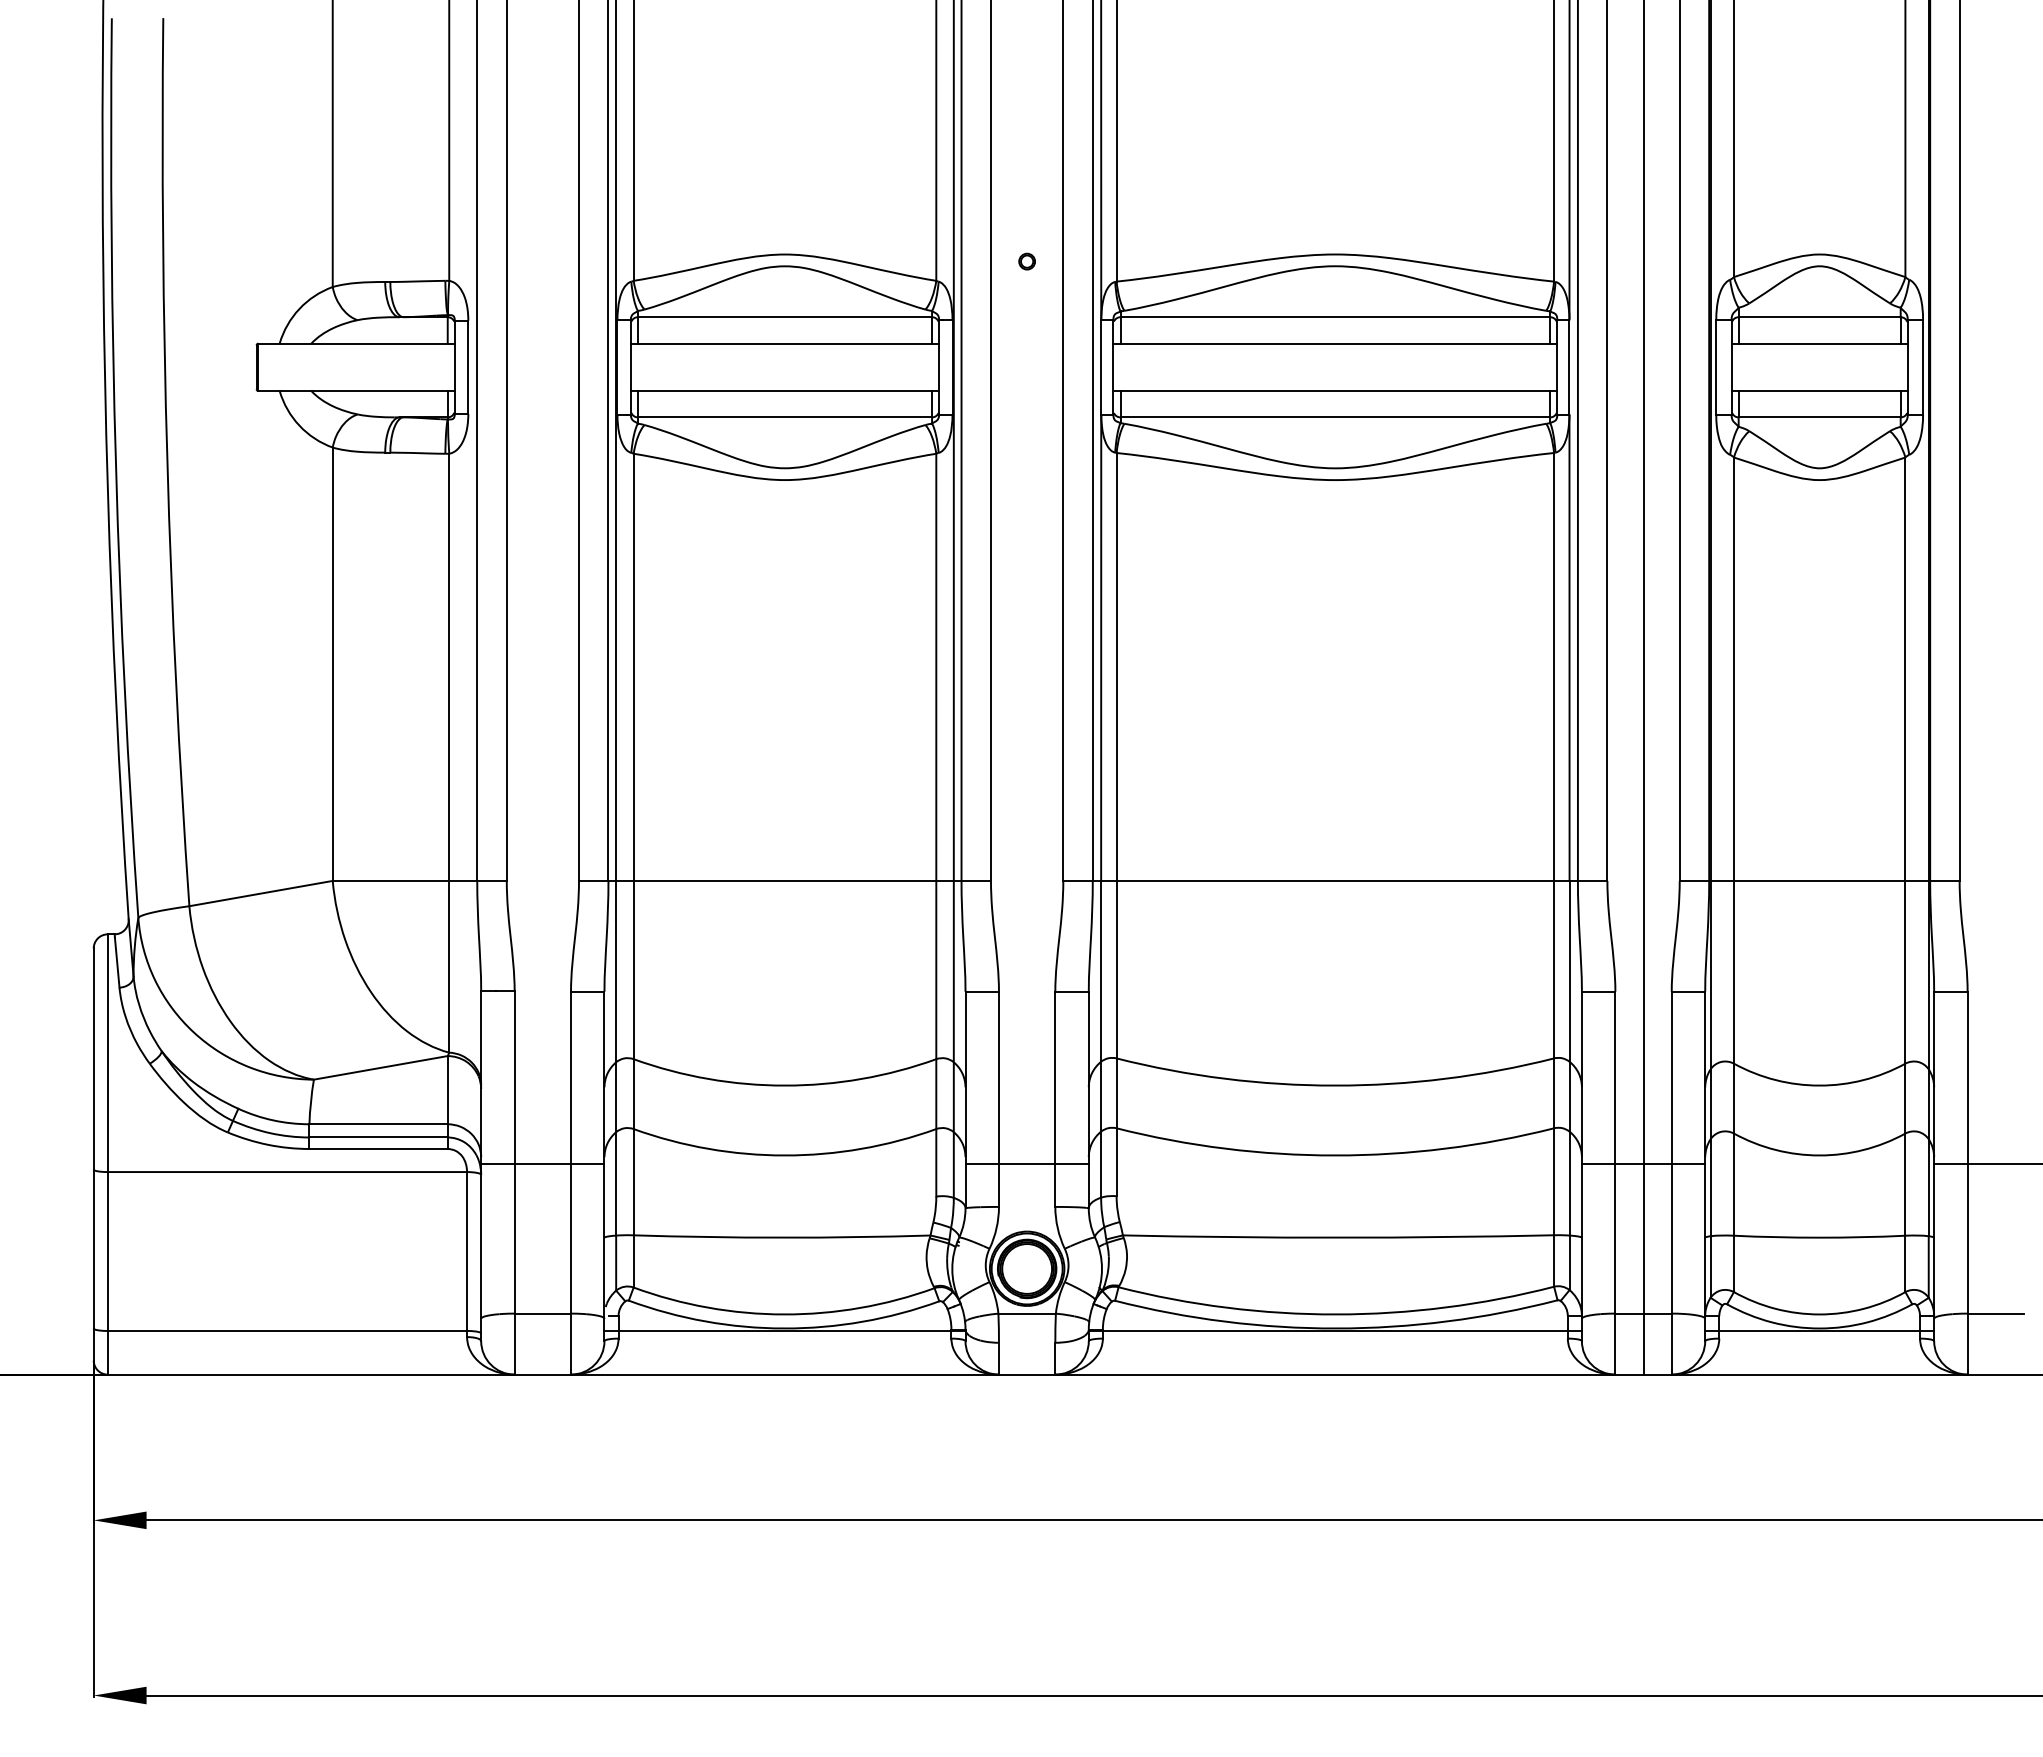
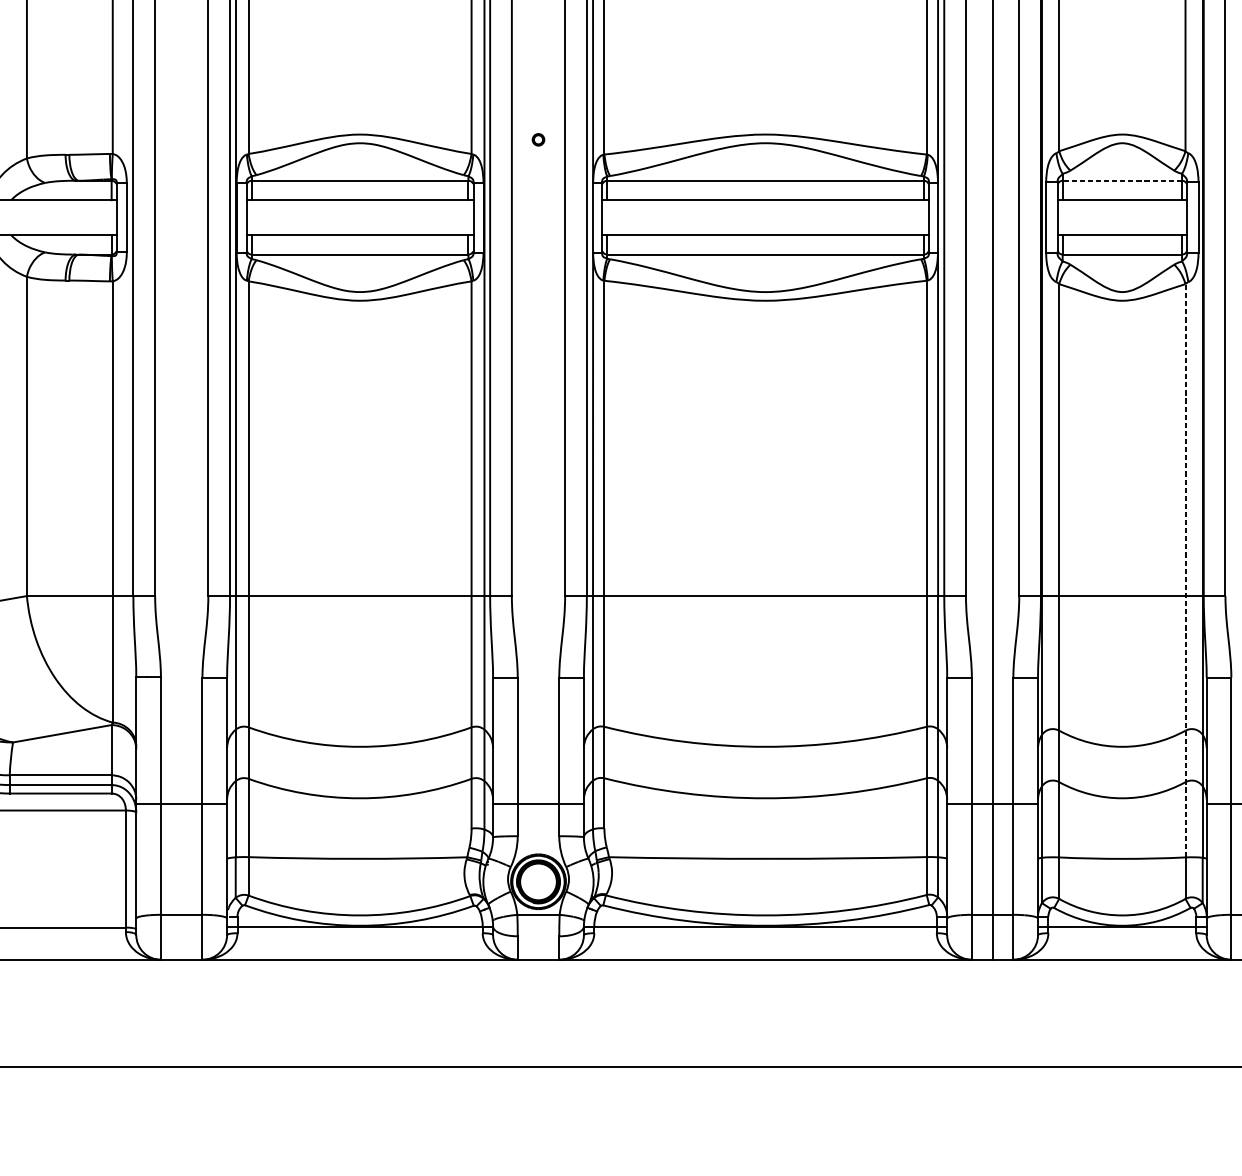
line: (1819, 317) -> (1122, 180), solid -> dashed
line: (1905, 846) -> (1185, 570), solid -> dashed

